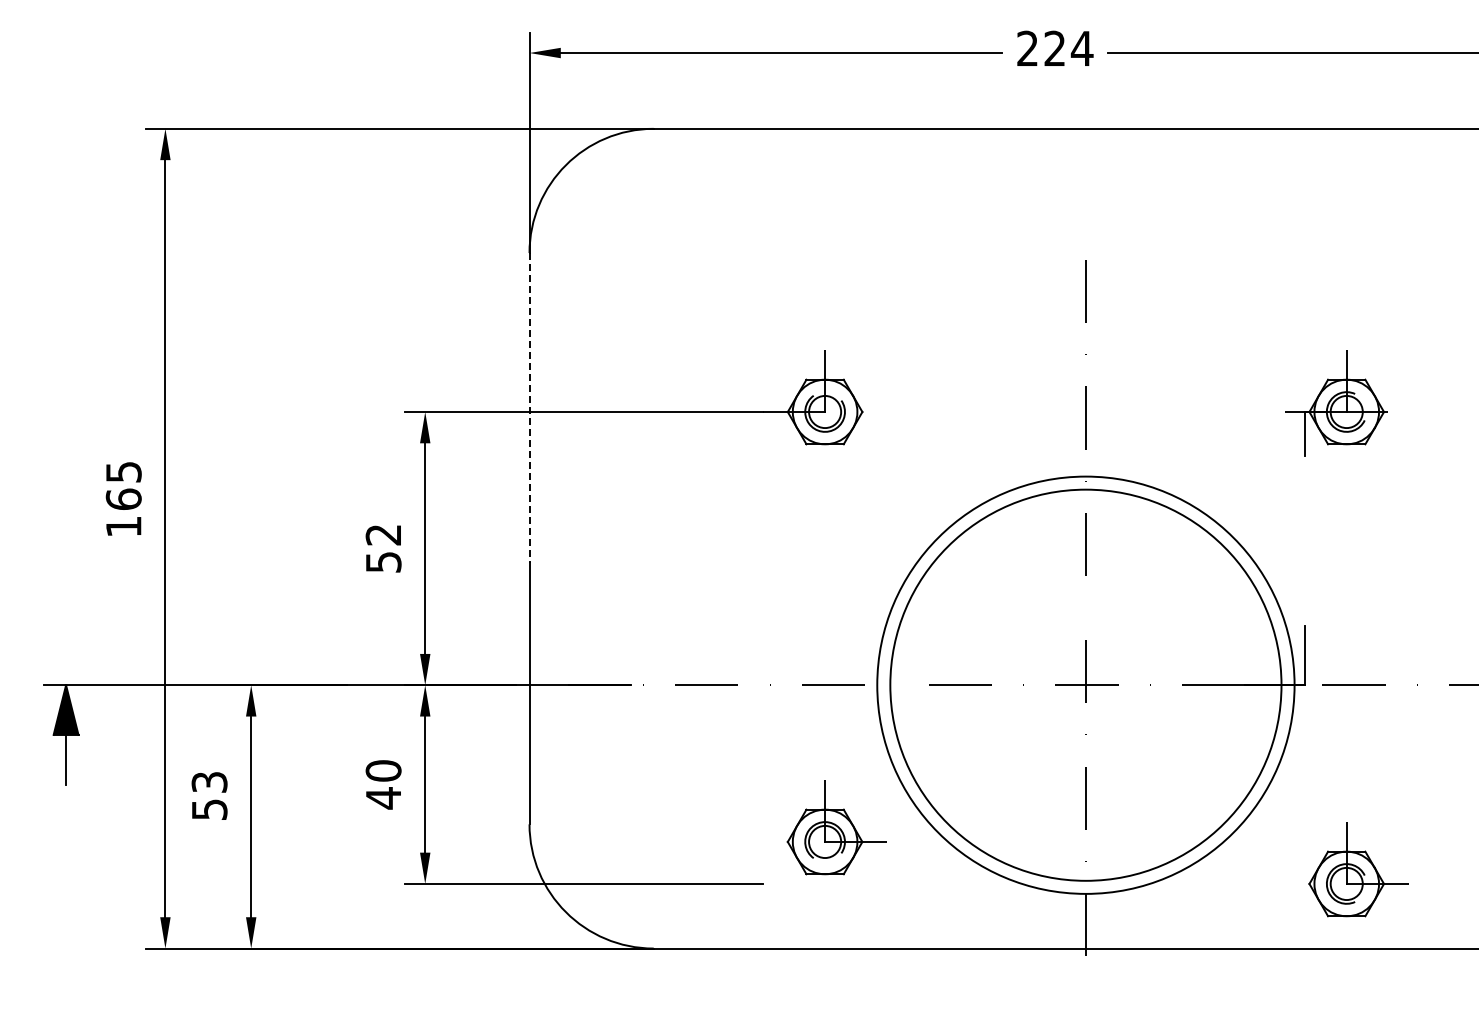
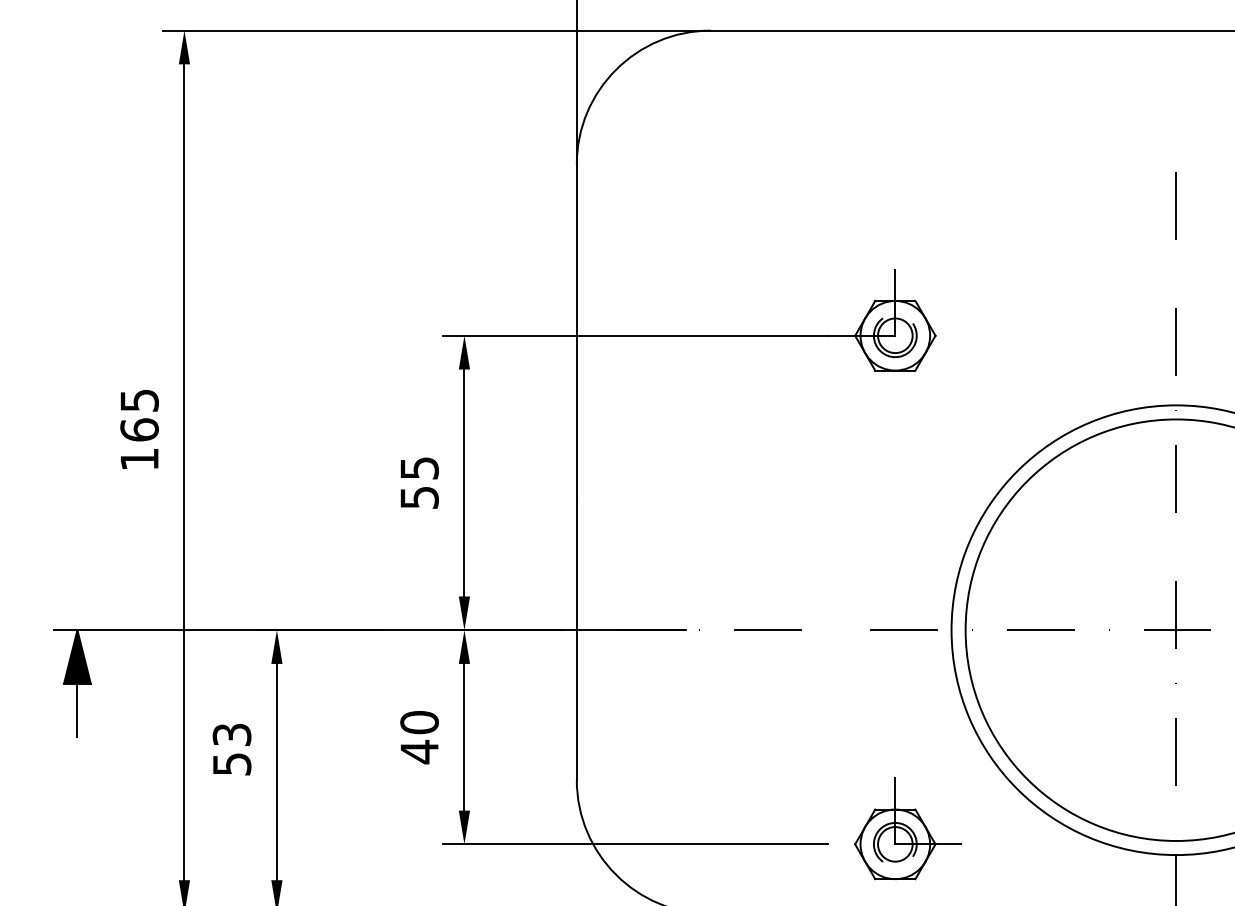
line: (529, 407) -> (576, 330), dashed -> solid
text: (383, 535) -> (419, 468), 52 -> 55
part: (836, 827) -> (907, 828), moved

